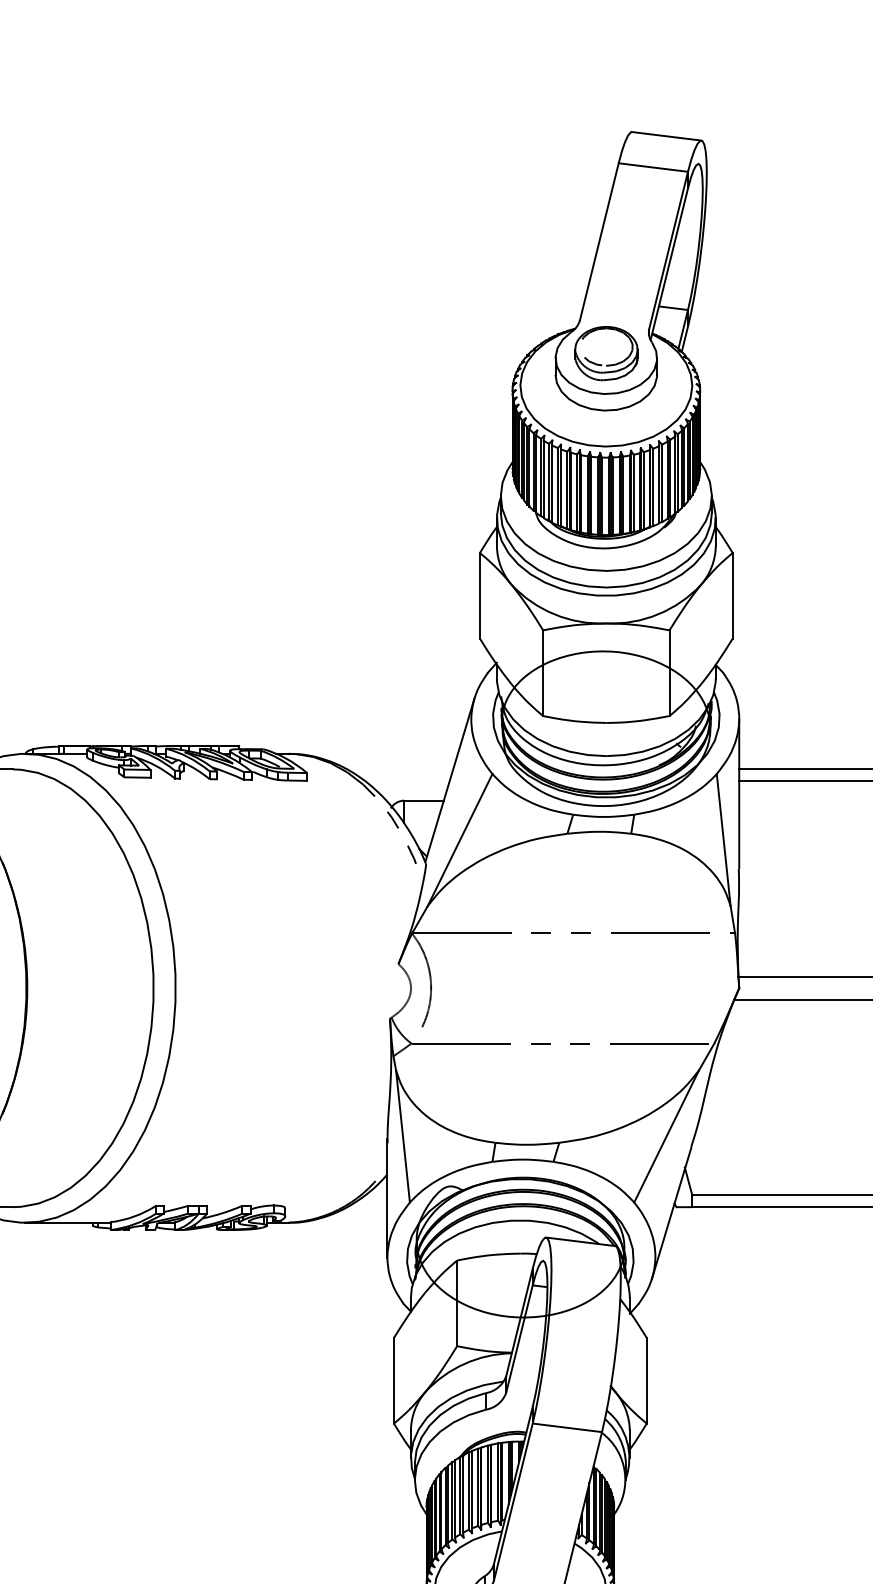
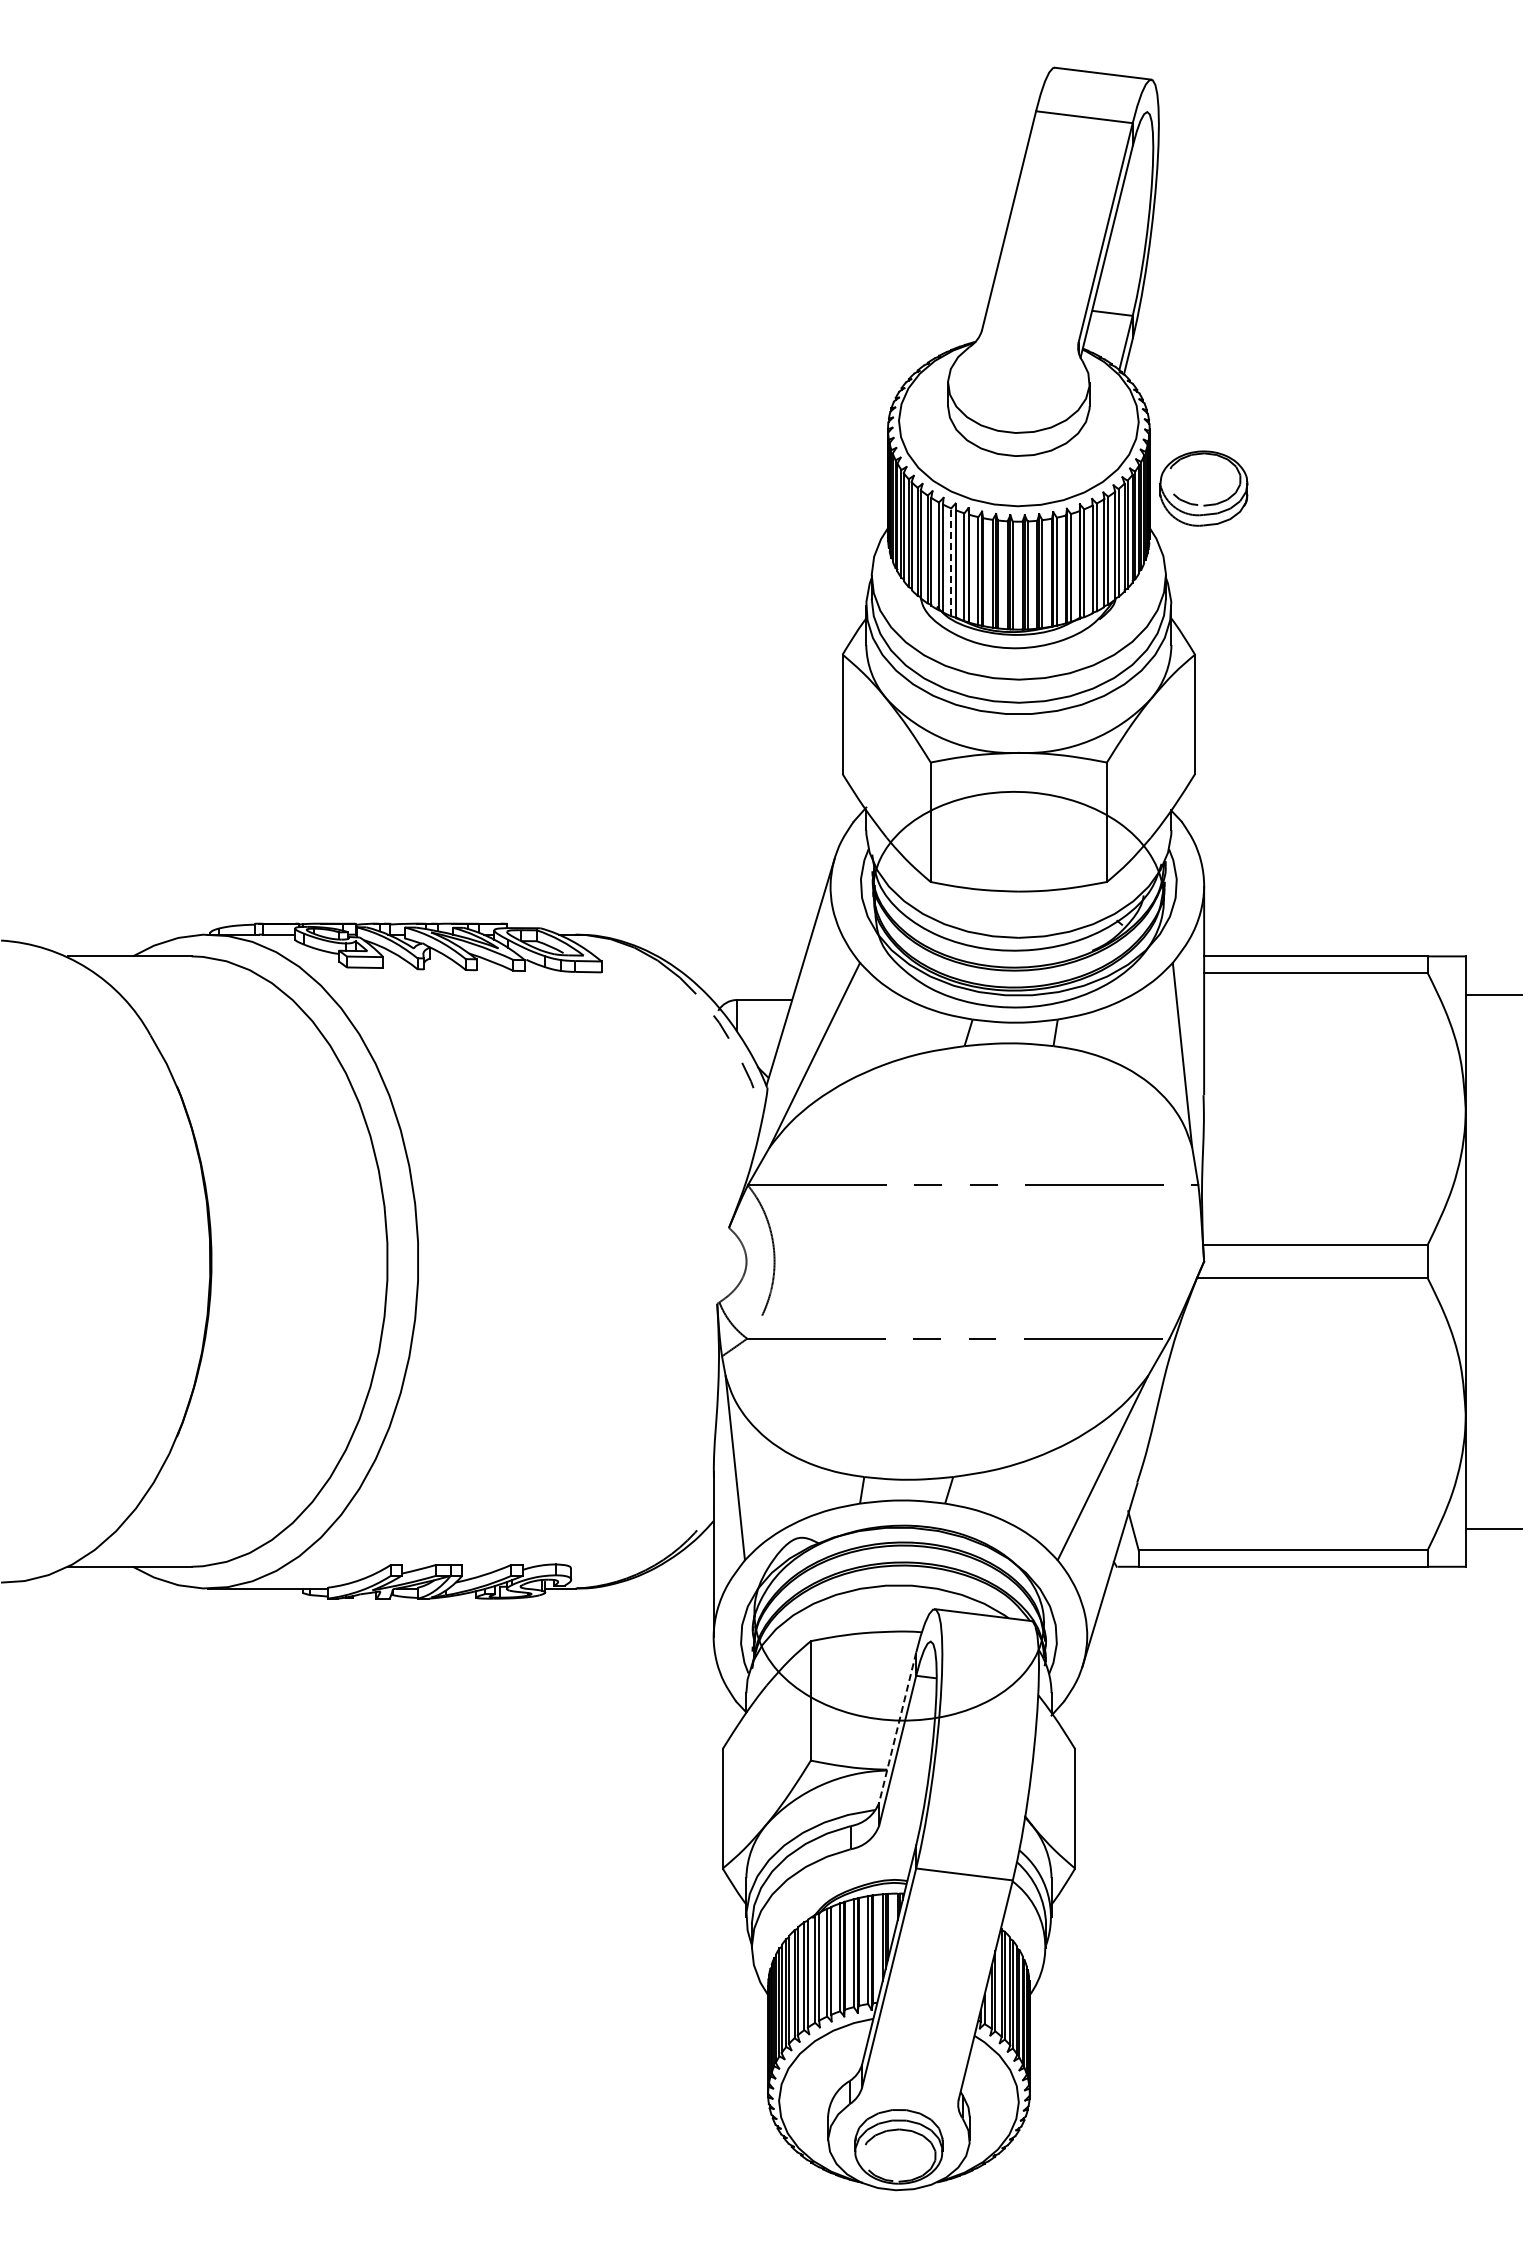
part: (606, 353) -> (1203, 488), moved
line: (558, 486) -> (951, 562), solid -> dashed
line: (519, 1322) -> (897, 1727), solid -> dashed

